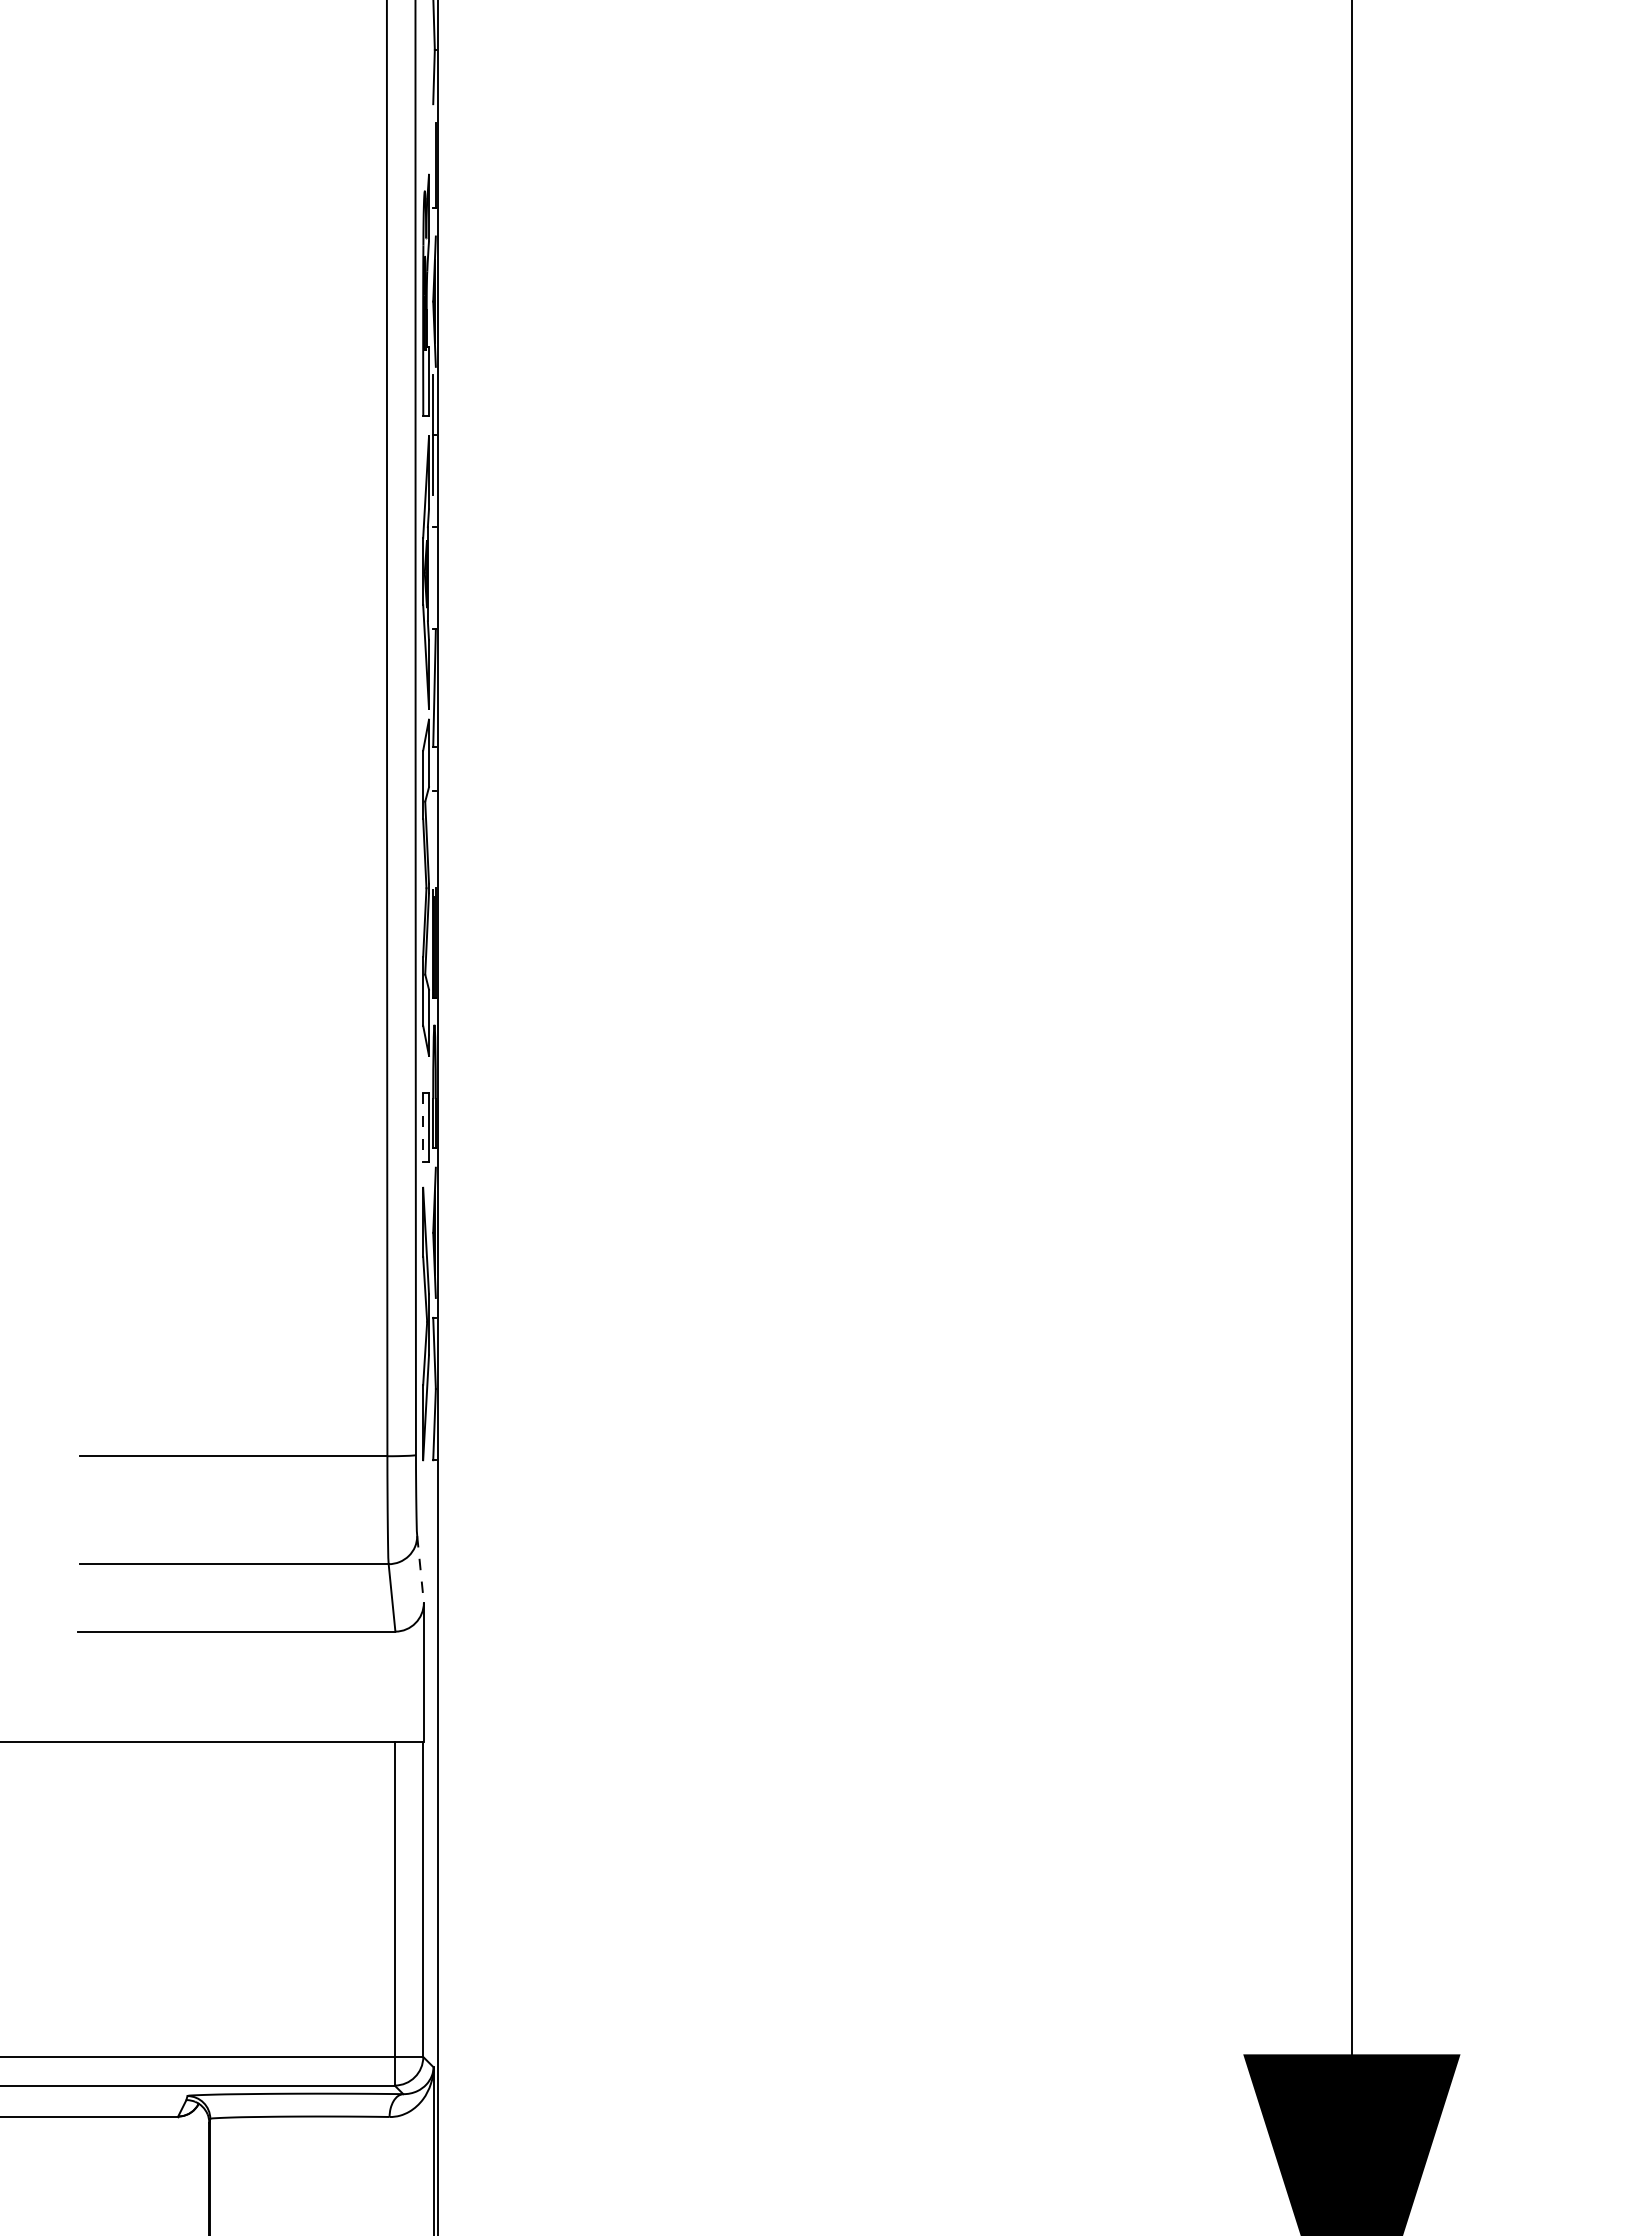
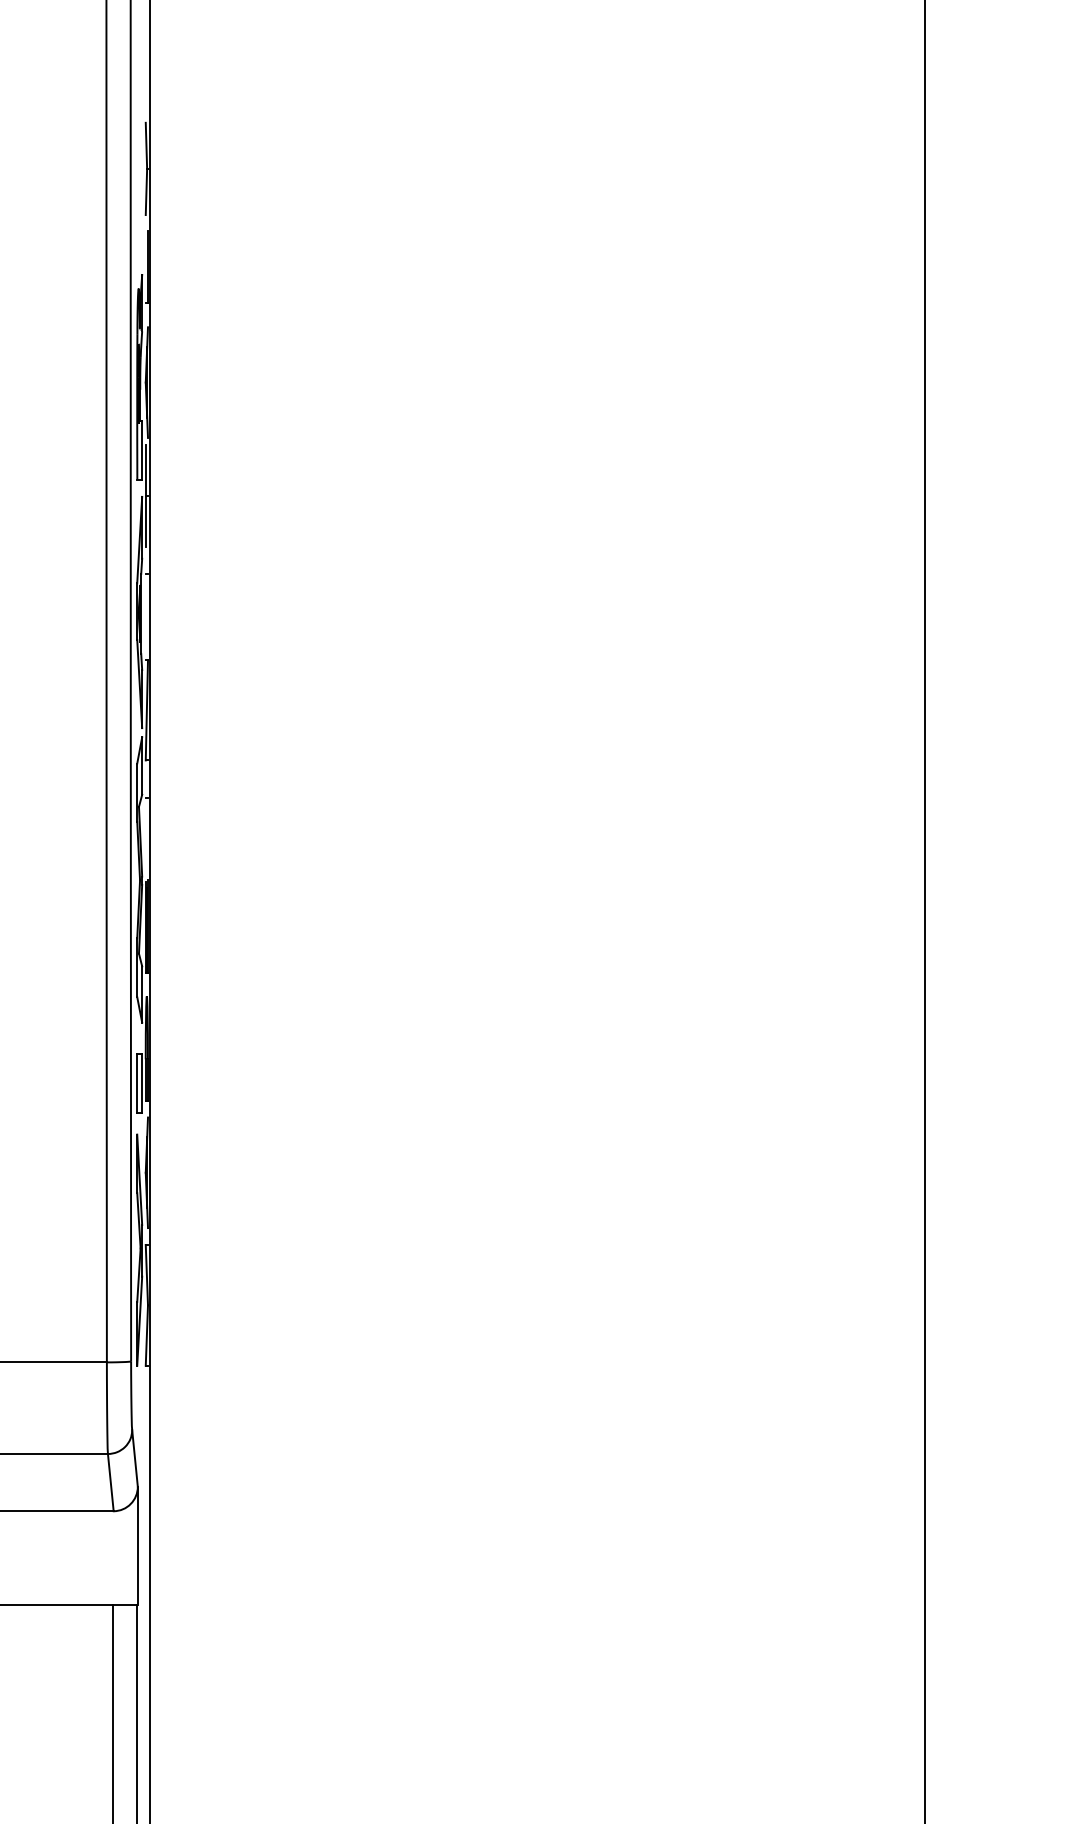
line: (423, 1127) -> (137, 1083), dashed -> solid
line: (420, 1569) -> (134, 1458), dashed -> solid

